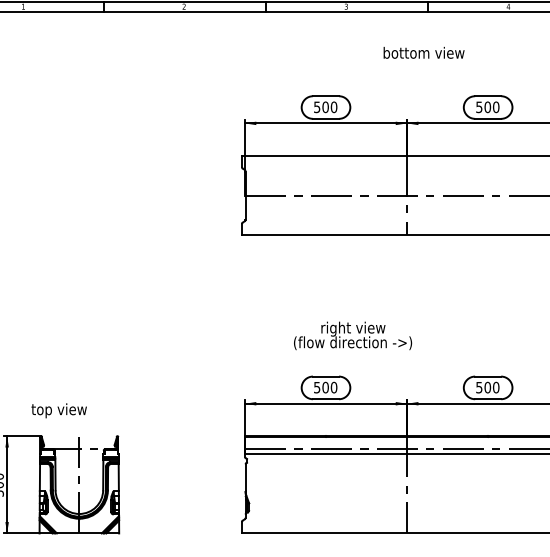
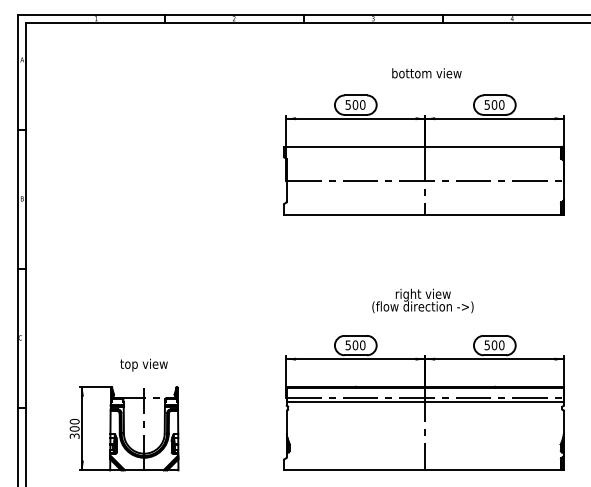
text: (423, 53) -> (426, 73), moved
text: (352, 335) -> (422, 300), moved
text: (58, 409) -> (143, 364), moved

